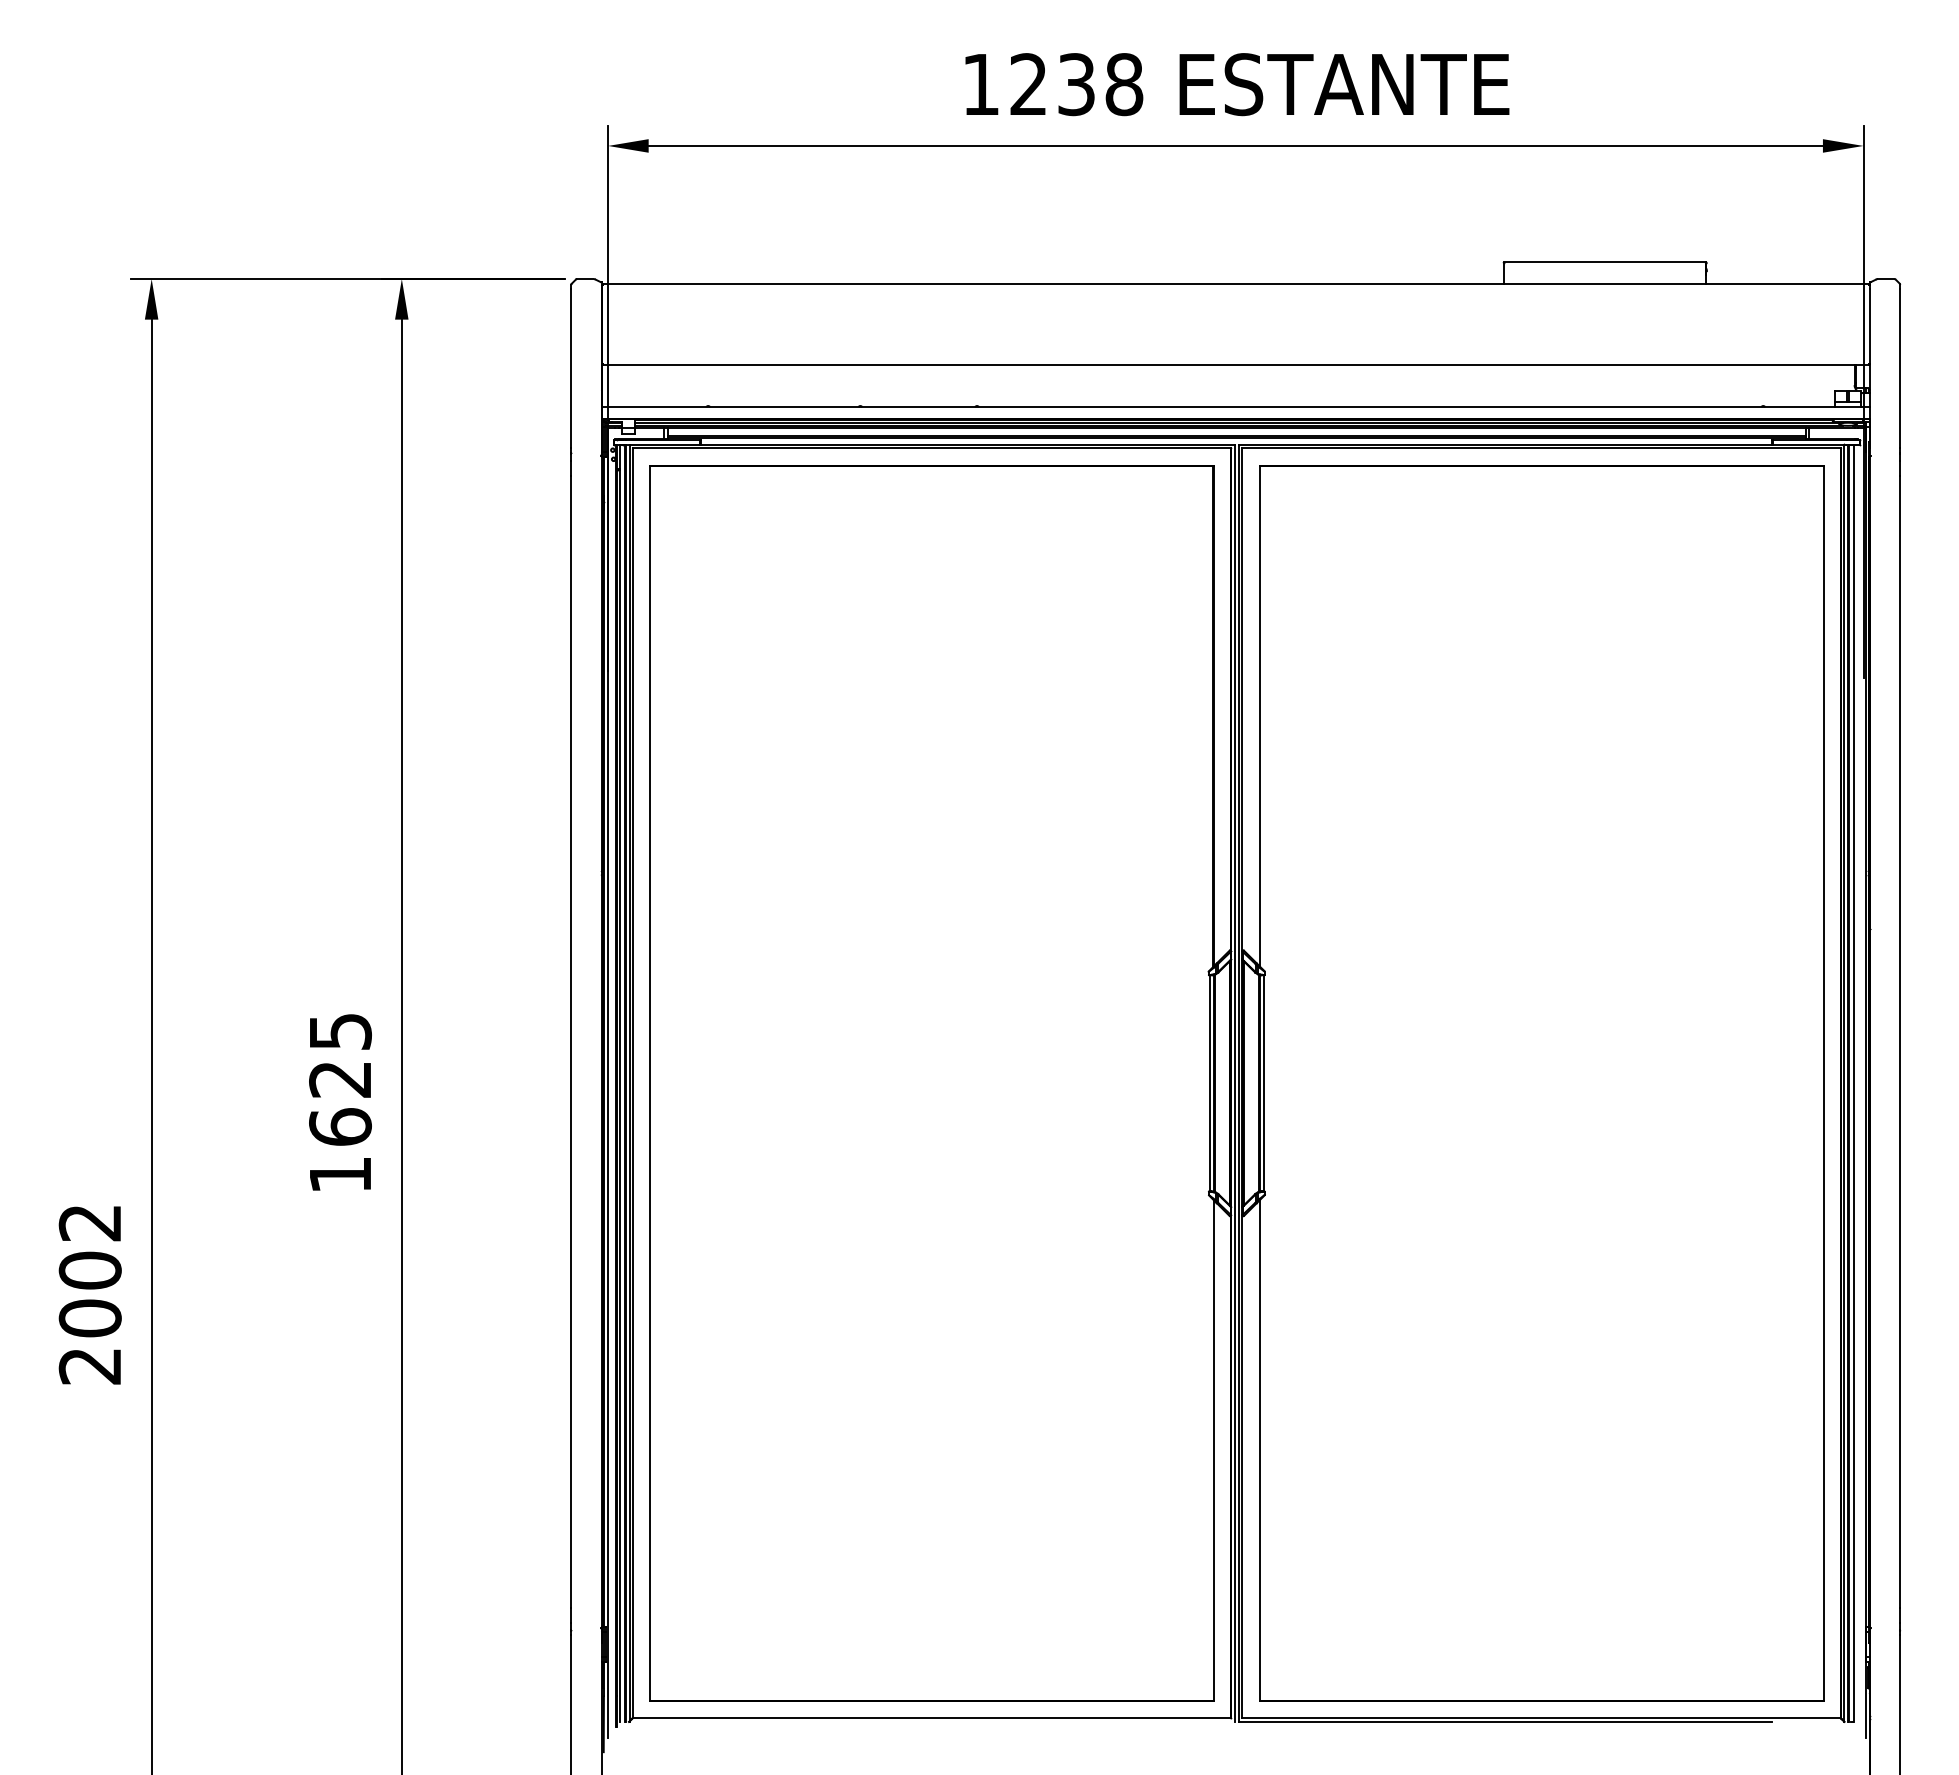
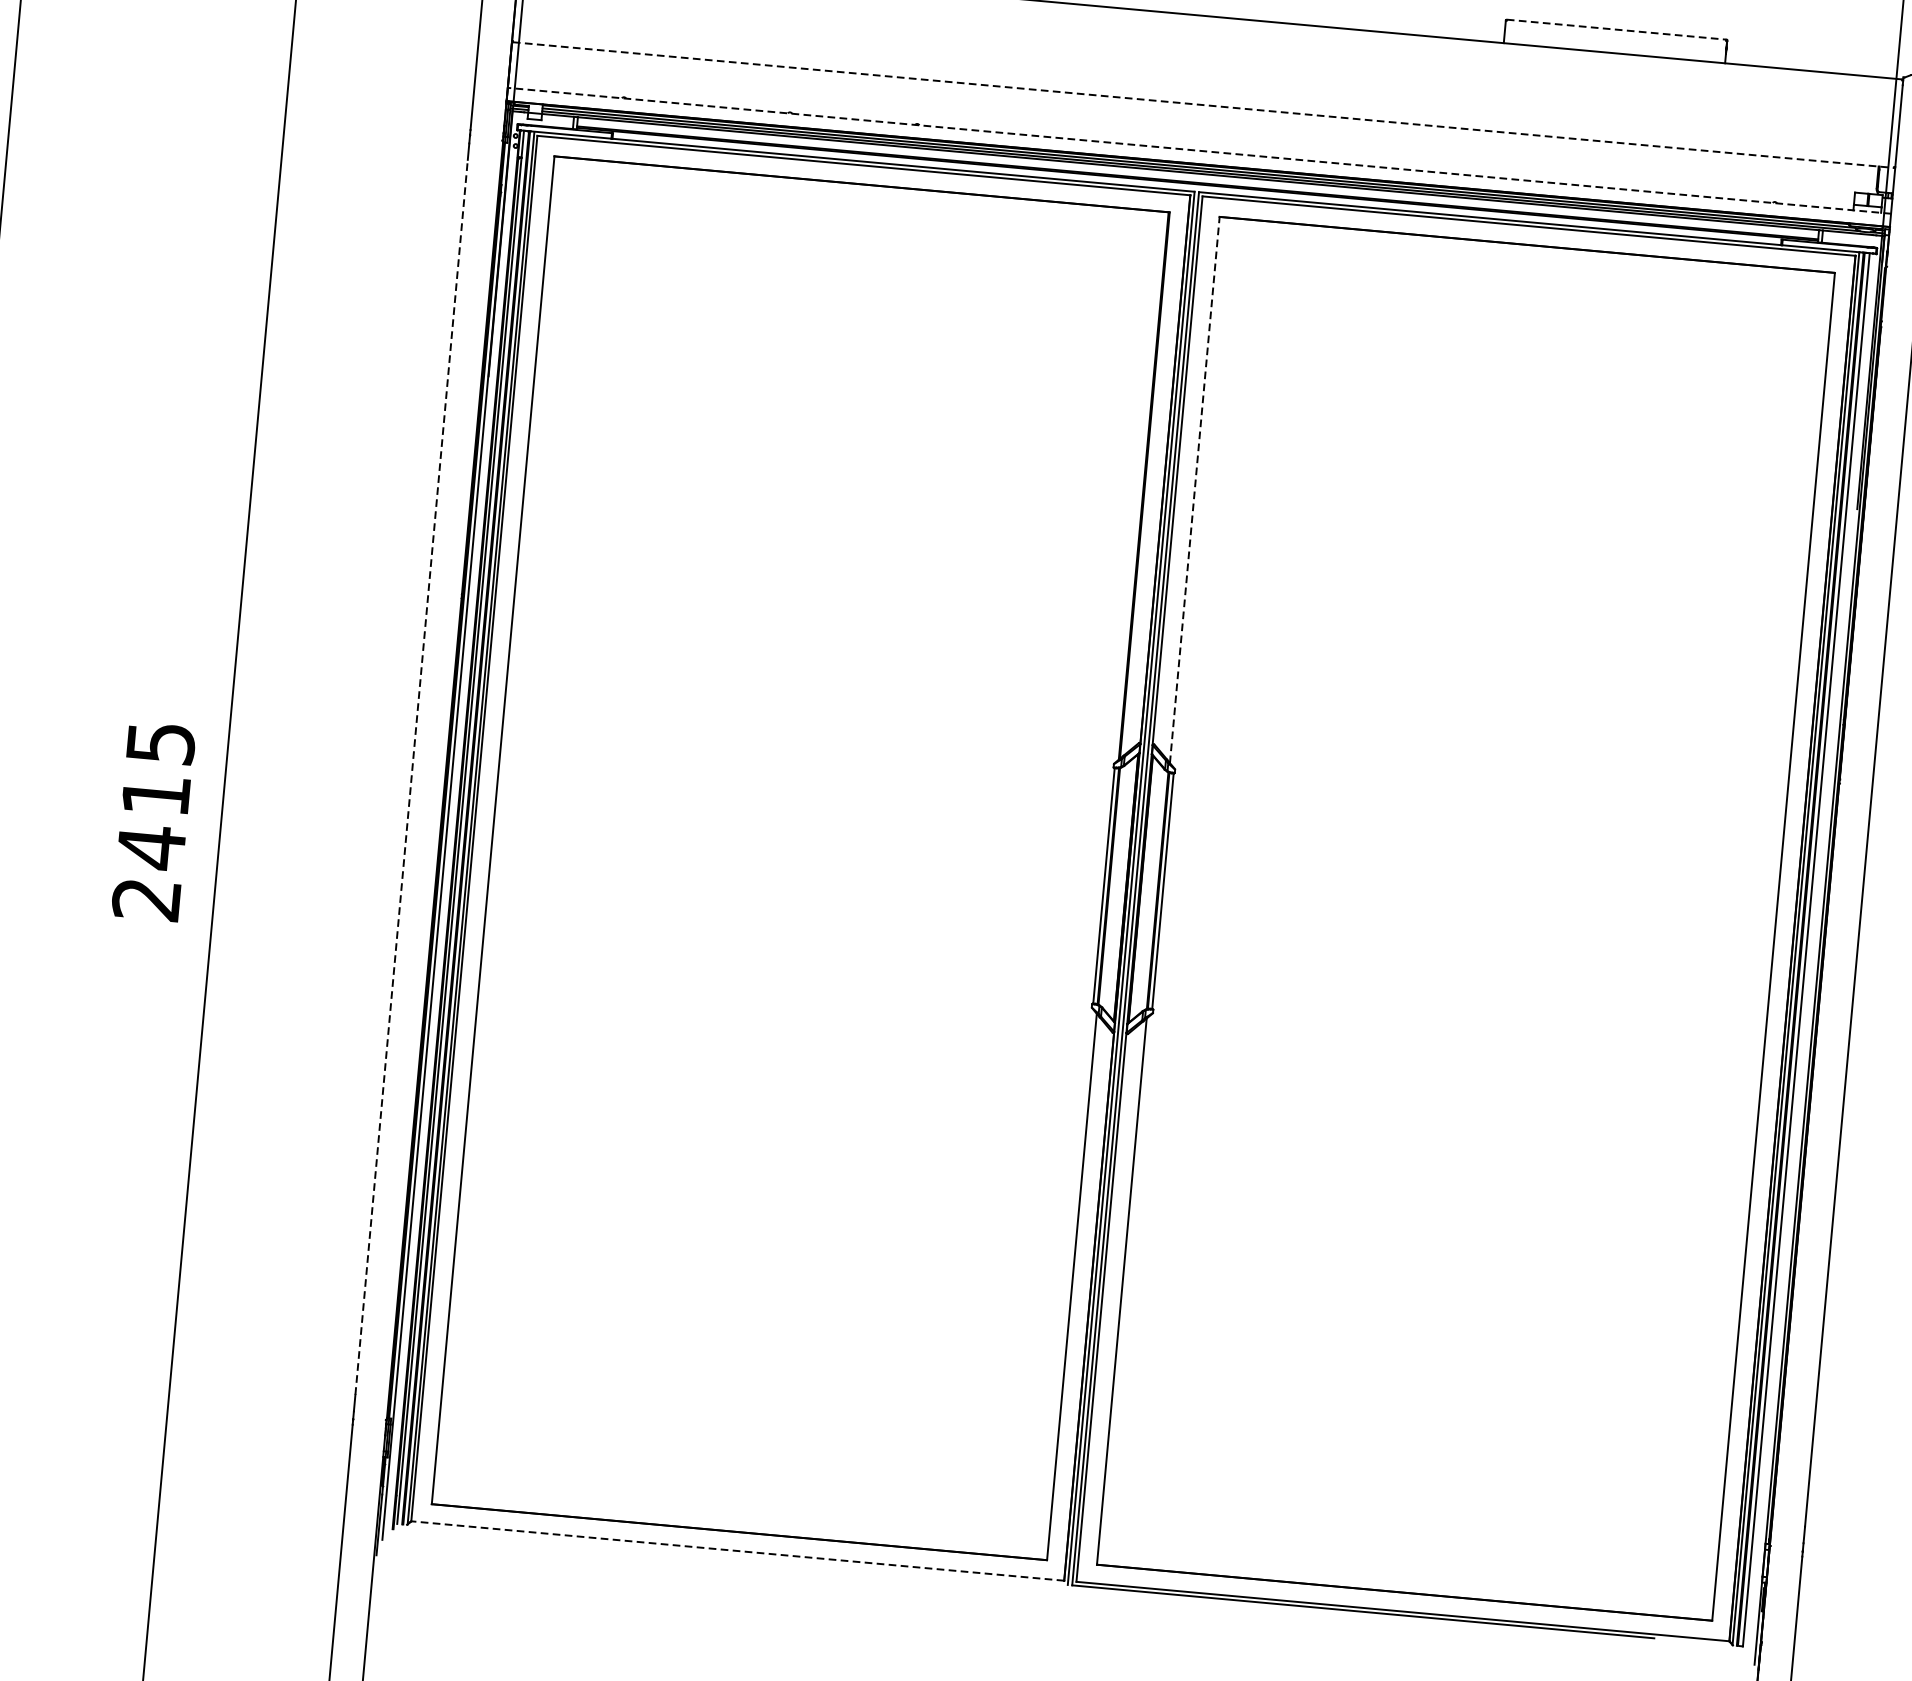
line: (1605, 262) -> (1617, 29), solid -> dashed
line: (1236, 365) -> (1204, 105), solid -> dashed
line: (1235, 407) -> (1199, 151), solid -> dashed
line: (1259, 715) -> (1194, 489), solid -> dashed
line: (571, 1041) -> (411, 776), solid -> dashed
text: (340, 1127) -> (151, 847), 1625 -> 2415
line: (931, 1718) -> (737, 1551), solid -> dashed

